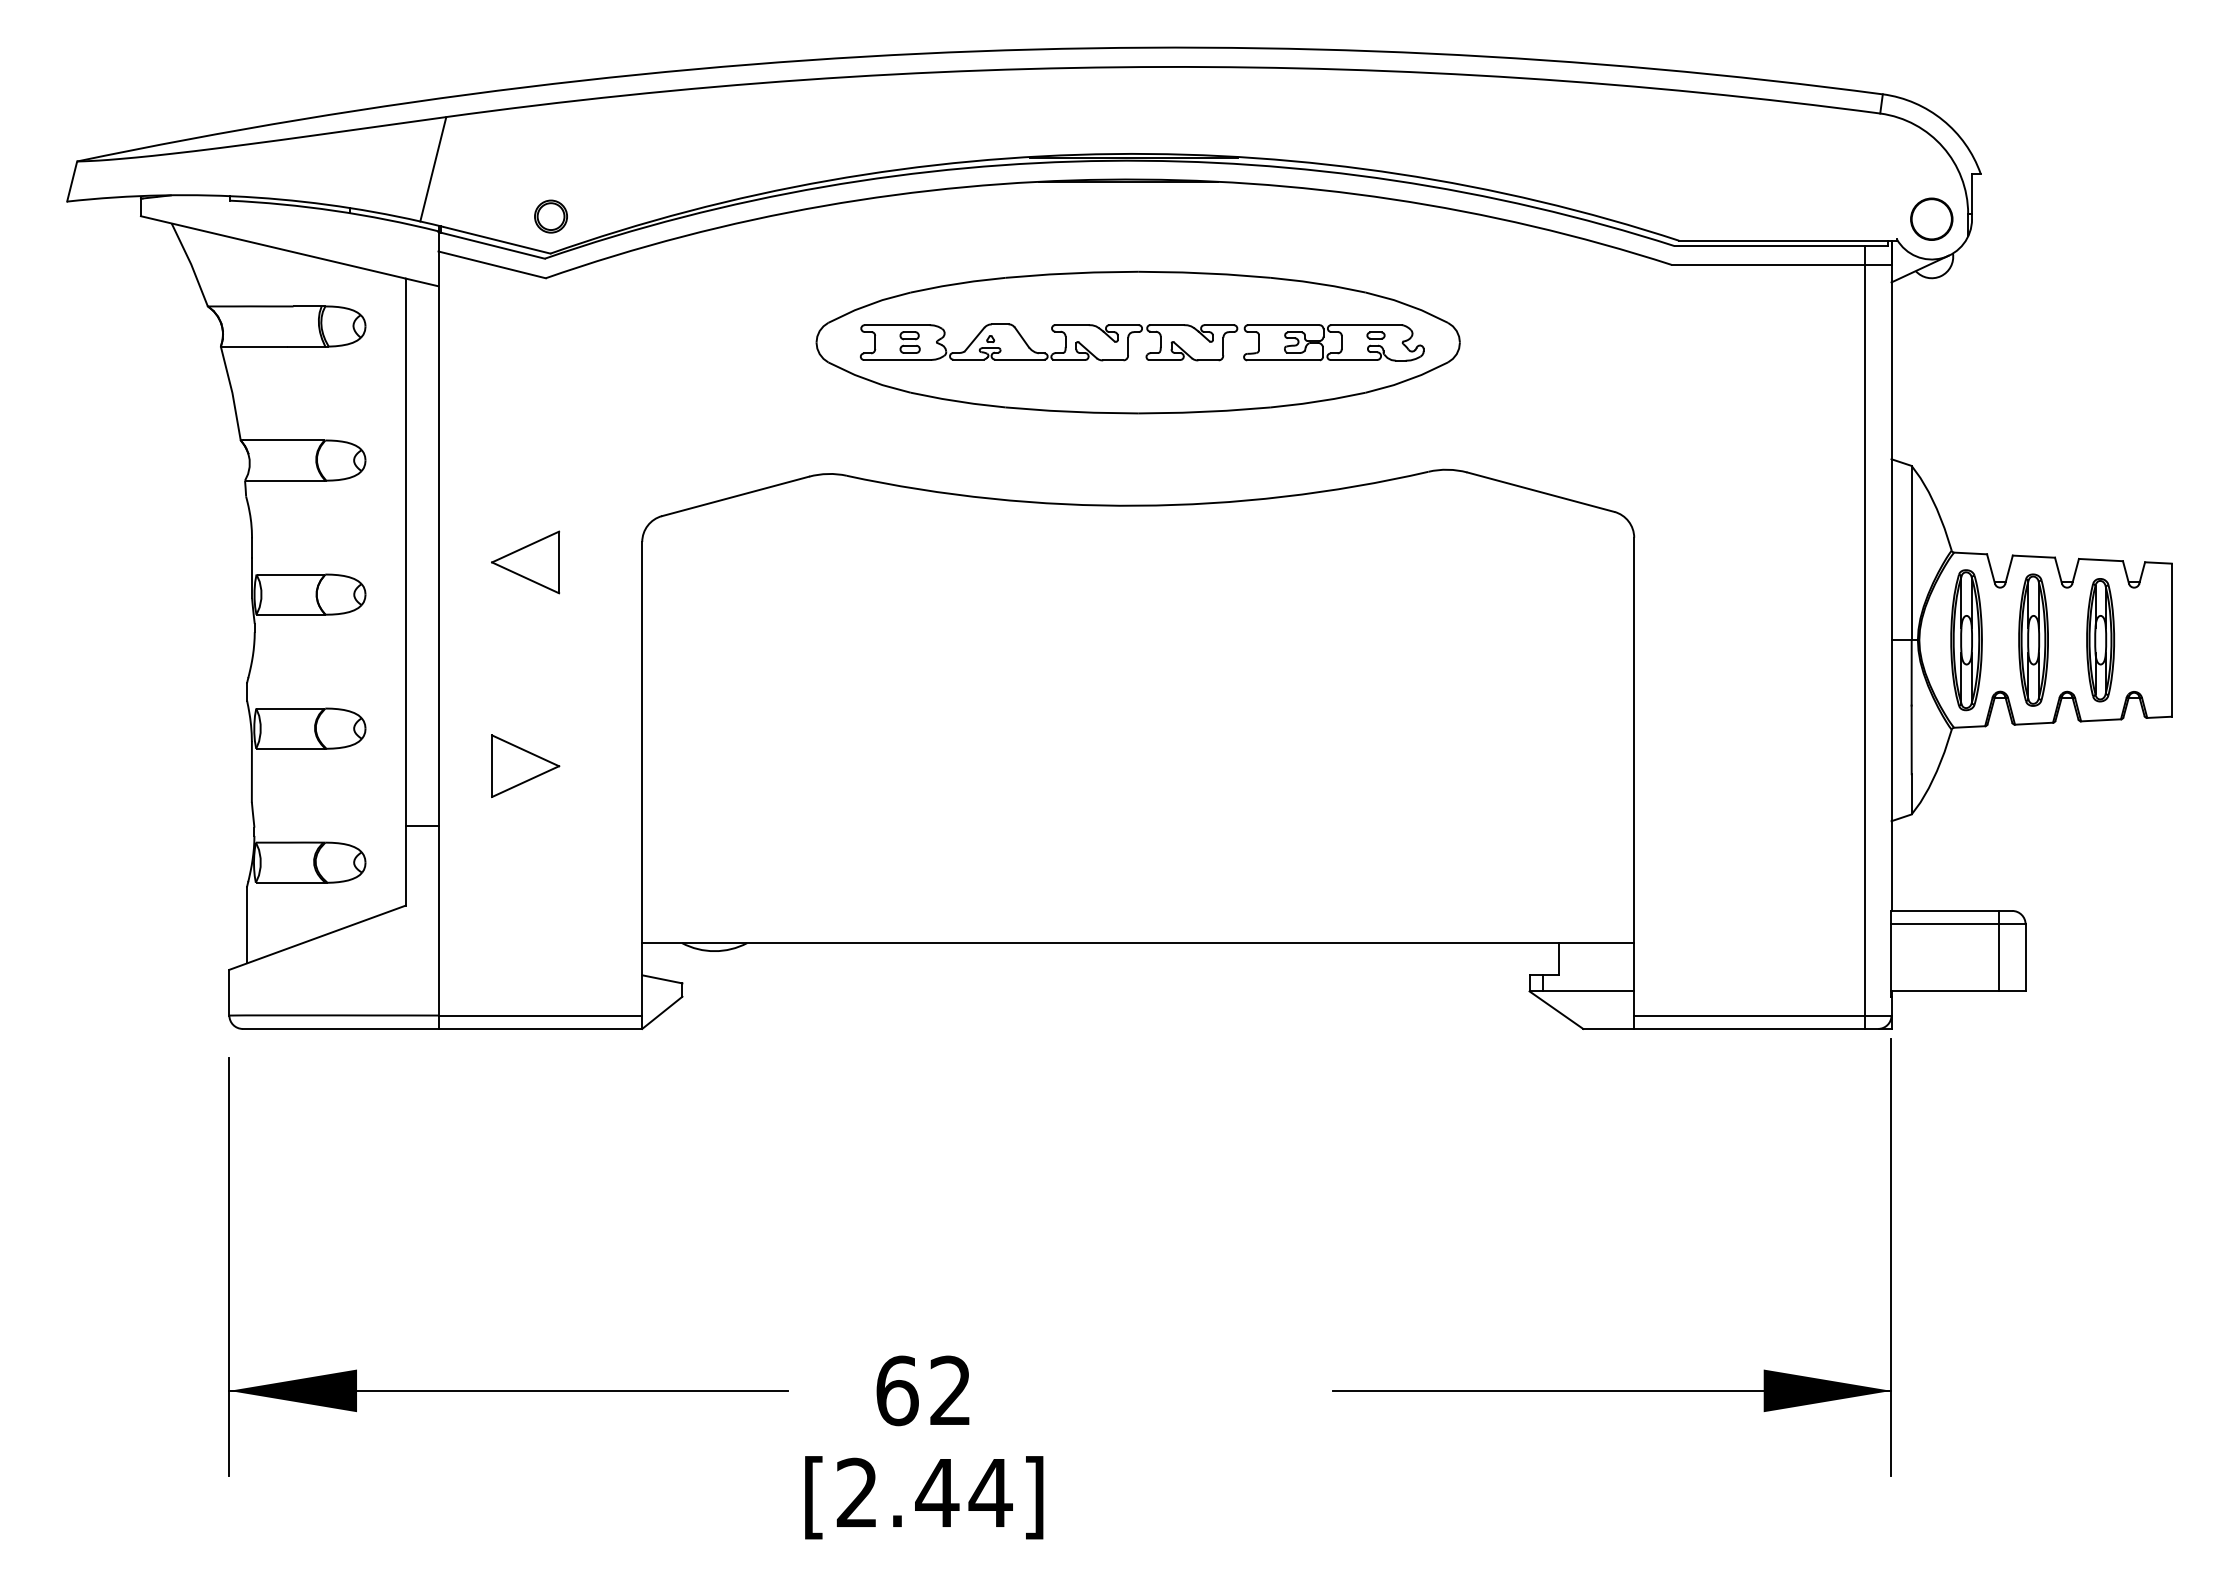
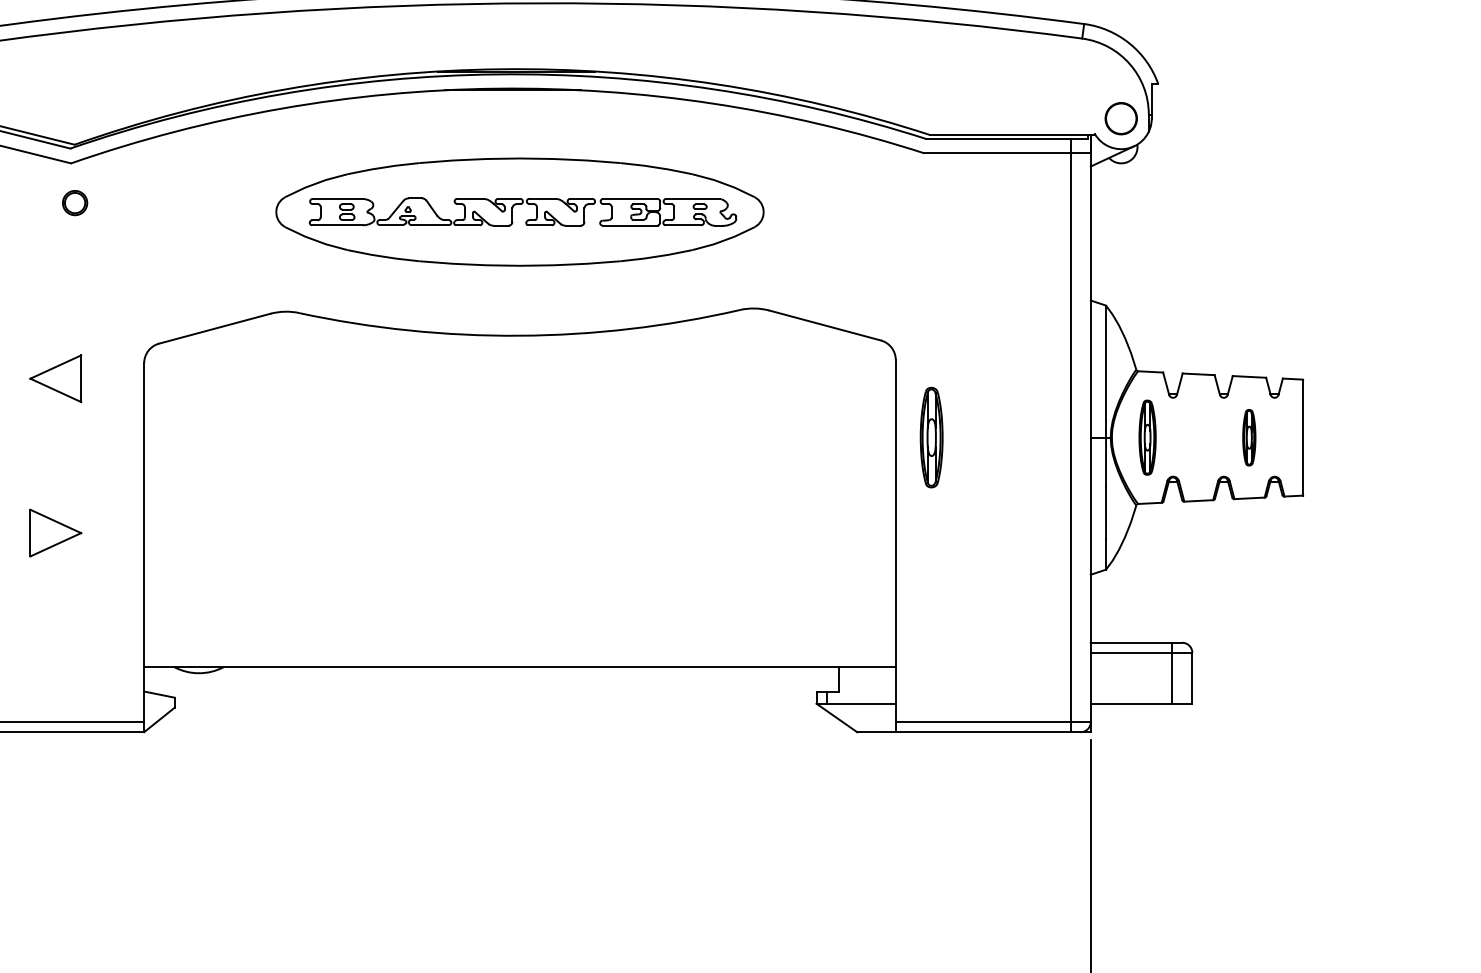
part: (550, 216) -> (74, 202), moved
part: (2033, 639) -> (931, 437), moved
part: (1966, 640) -> (1147, 437), size x0.7
part: (2100, 640) -> (1249, 437), size x0.6

